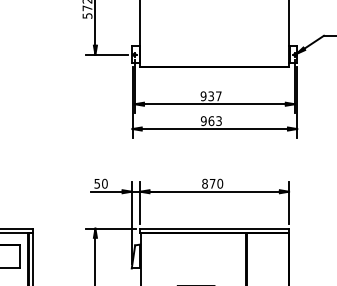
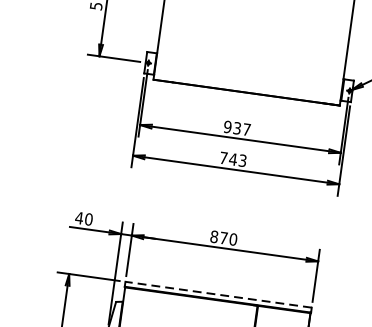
text: (207, 121) -> (228, 159), 963 -> 743
text: (97, 183) -> (79, 217), 50 -> 40
line: (214, 228) -> (218, 294), solid -> dashed

